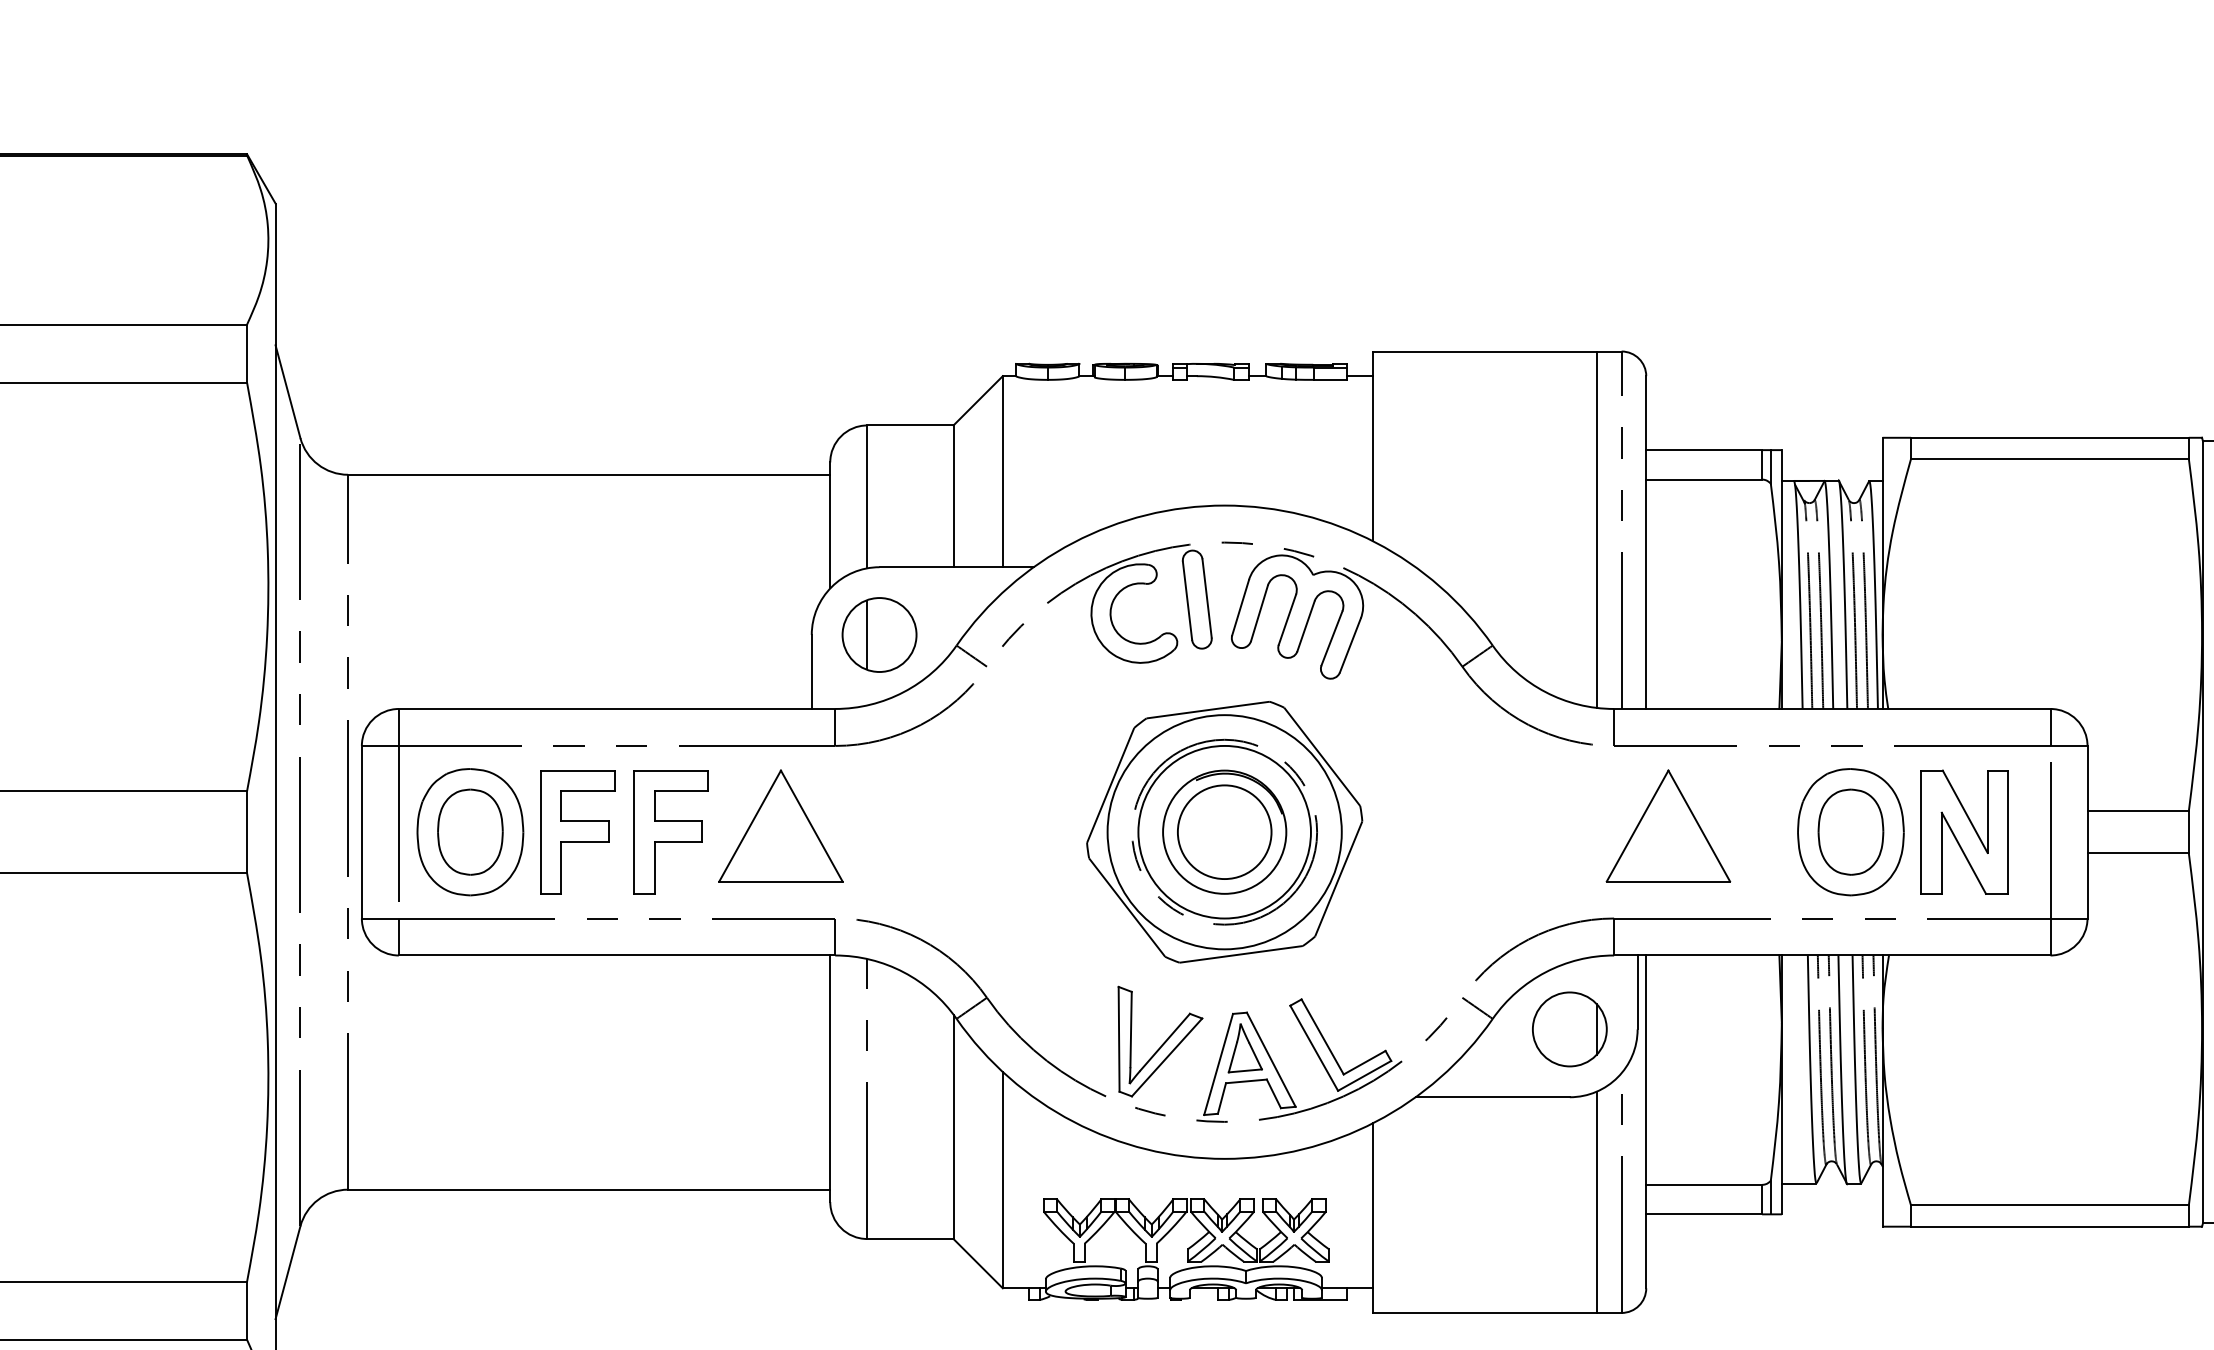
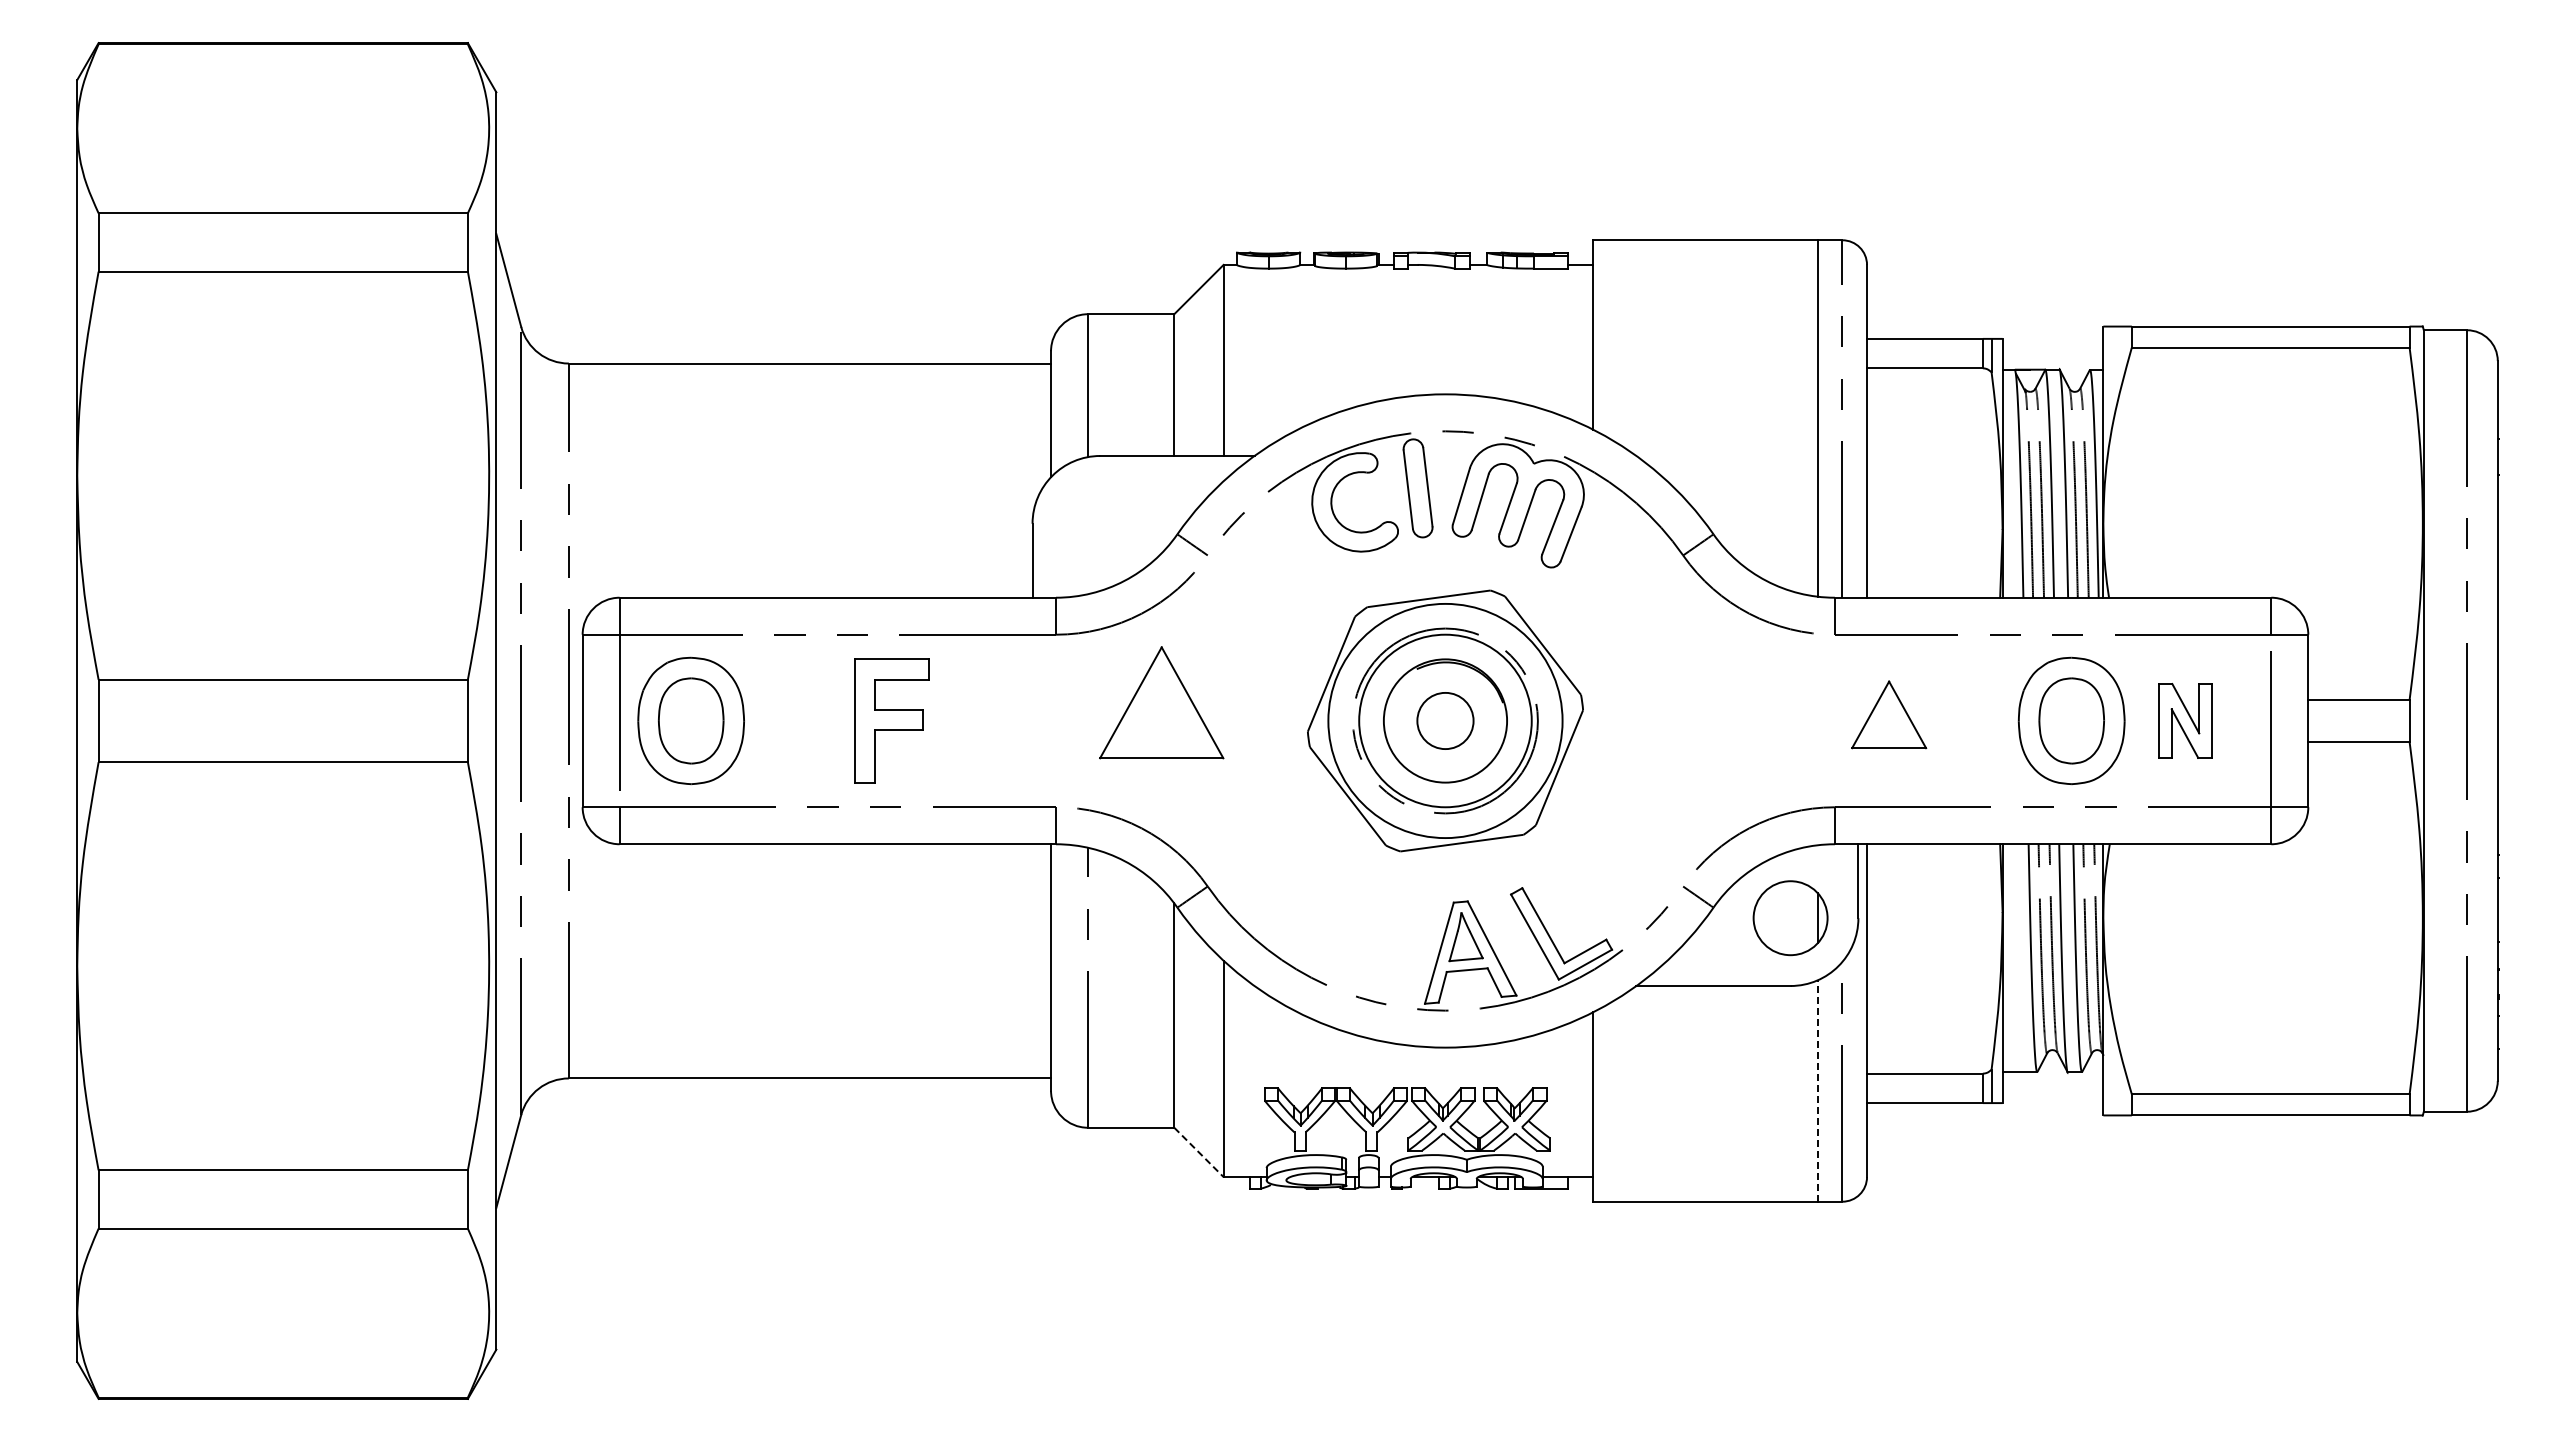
part: (879, 634) -> (1100, 523), removed
part: (780, 825) -> (1161, 702), moved
part: (1667, 825) -> (1888, 714), size x0.6
part: (577, 831) -> (798, 720), removed
circle: (1224, 831) -> (1445, 720), size x0.6
part: (1964, 831) -> (2185, 720), size x0.6
part: (1160, 1041) -> (1381, 930), removed
line: (1596, 1202) -> (1817, 1091), solid -> dashed
line: (977, 1263) -> (1198, 1152), solid -> dashed

